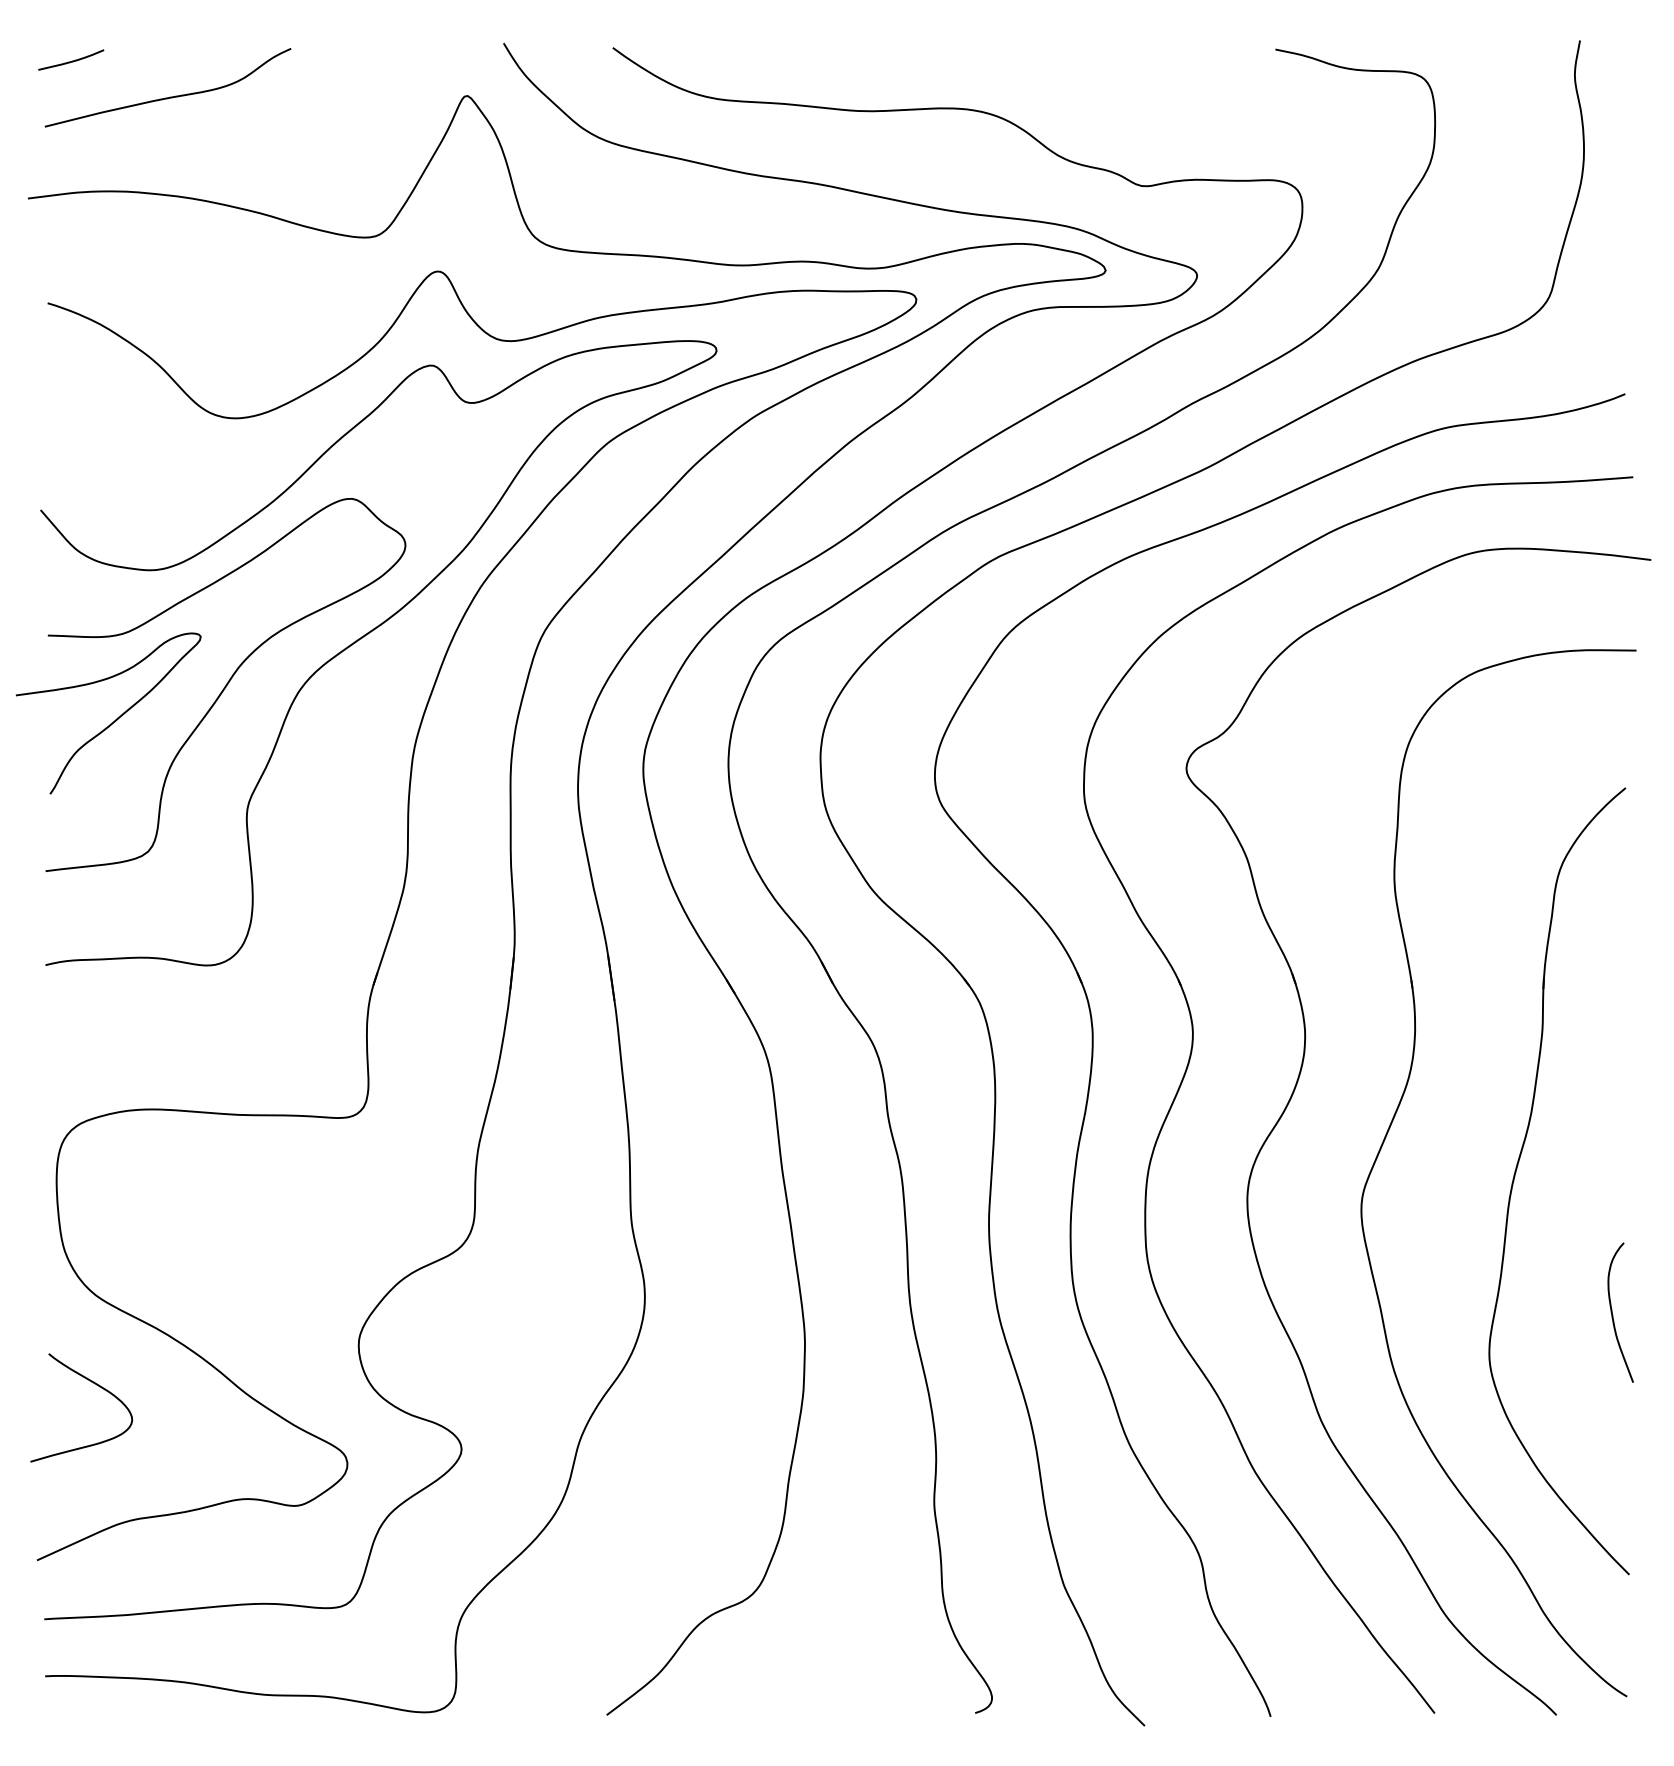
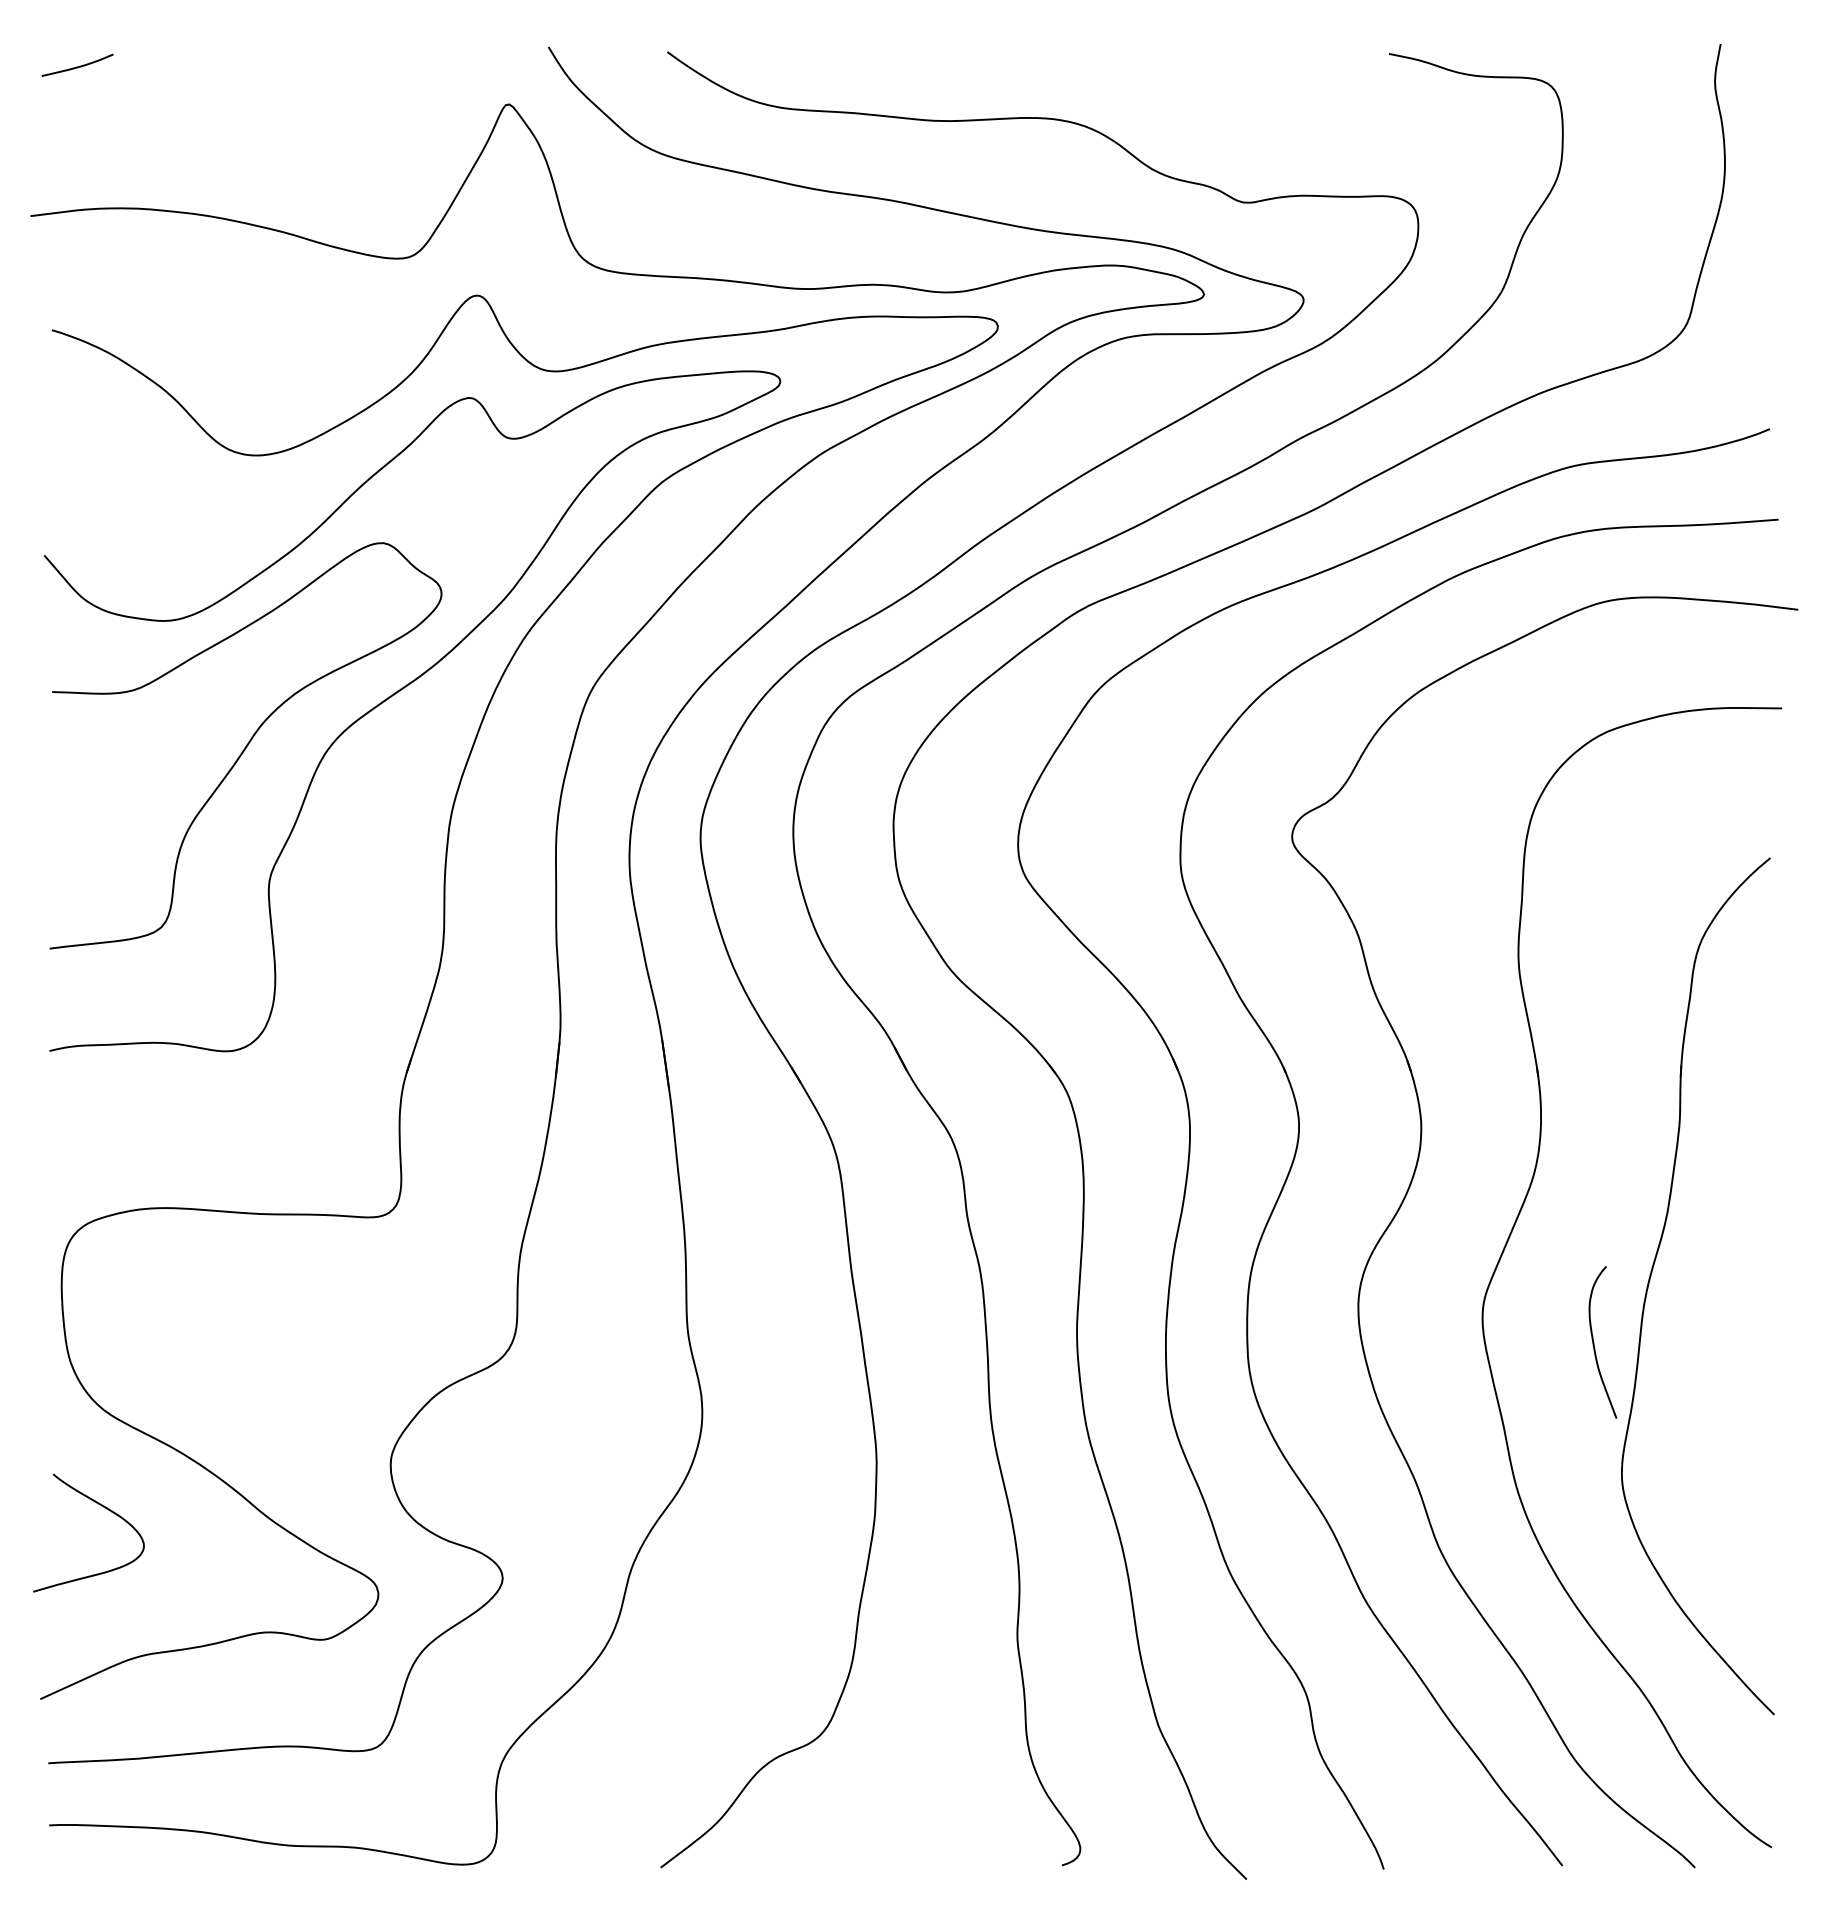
curve: (168, 96) -> (183, 105), removed
curve: (115, 719) -> (125, 783), removed
curve: (1612, 1312) -> (1594, 1342), moved

